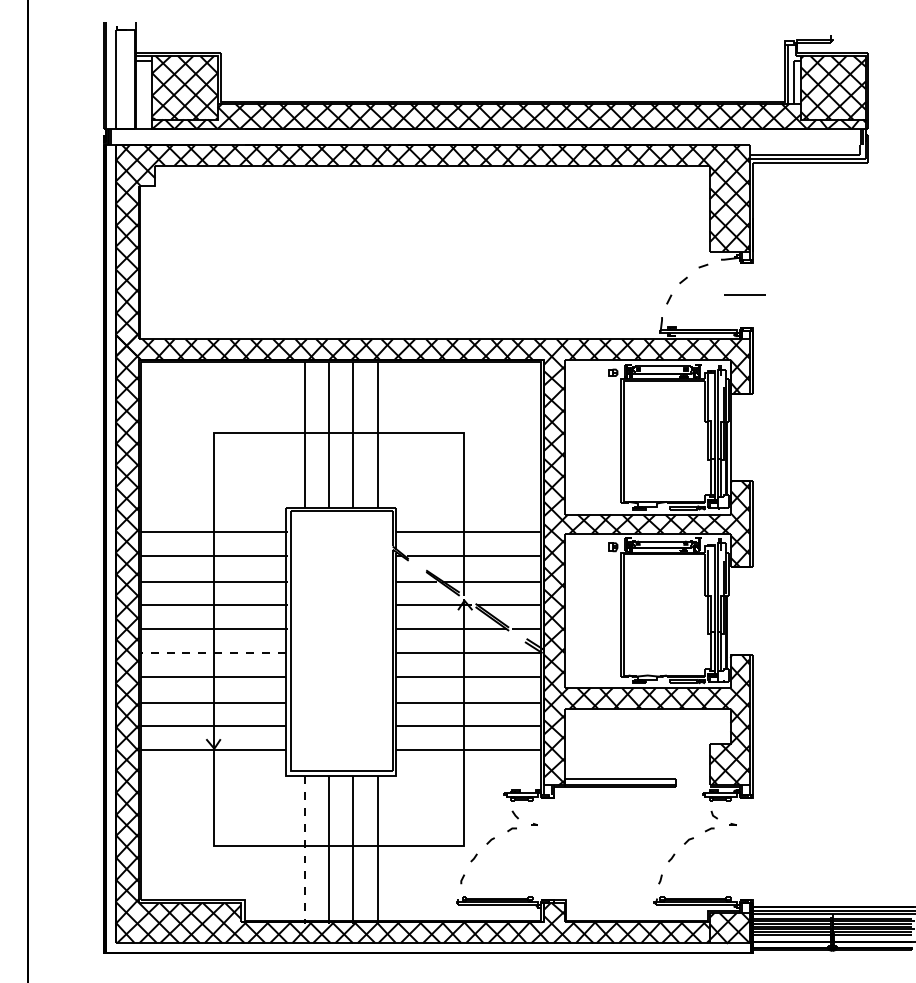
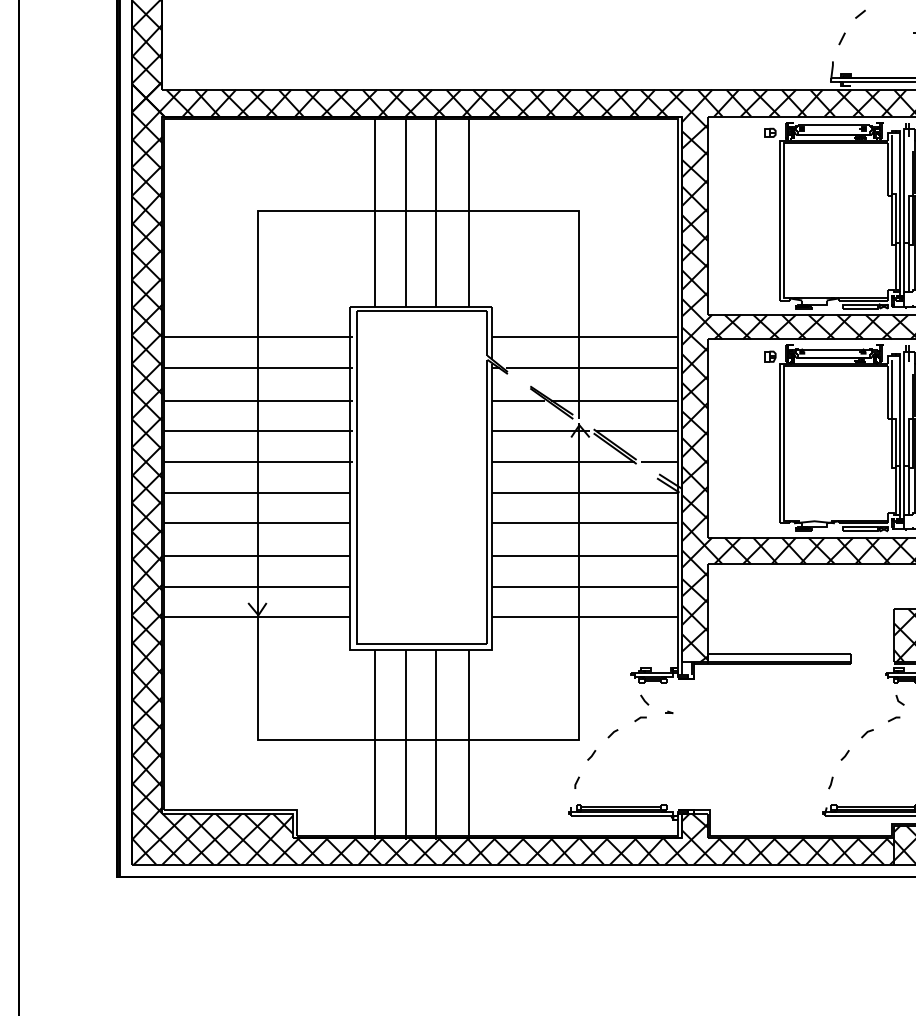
line: (213, 653) -> (257, 493), dashed -> solid
line: (305, 850) -> (375, 745), dashed -> solid

